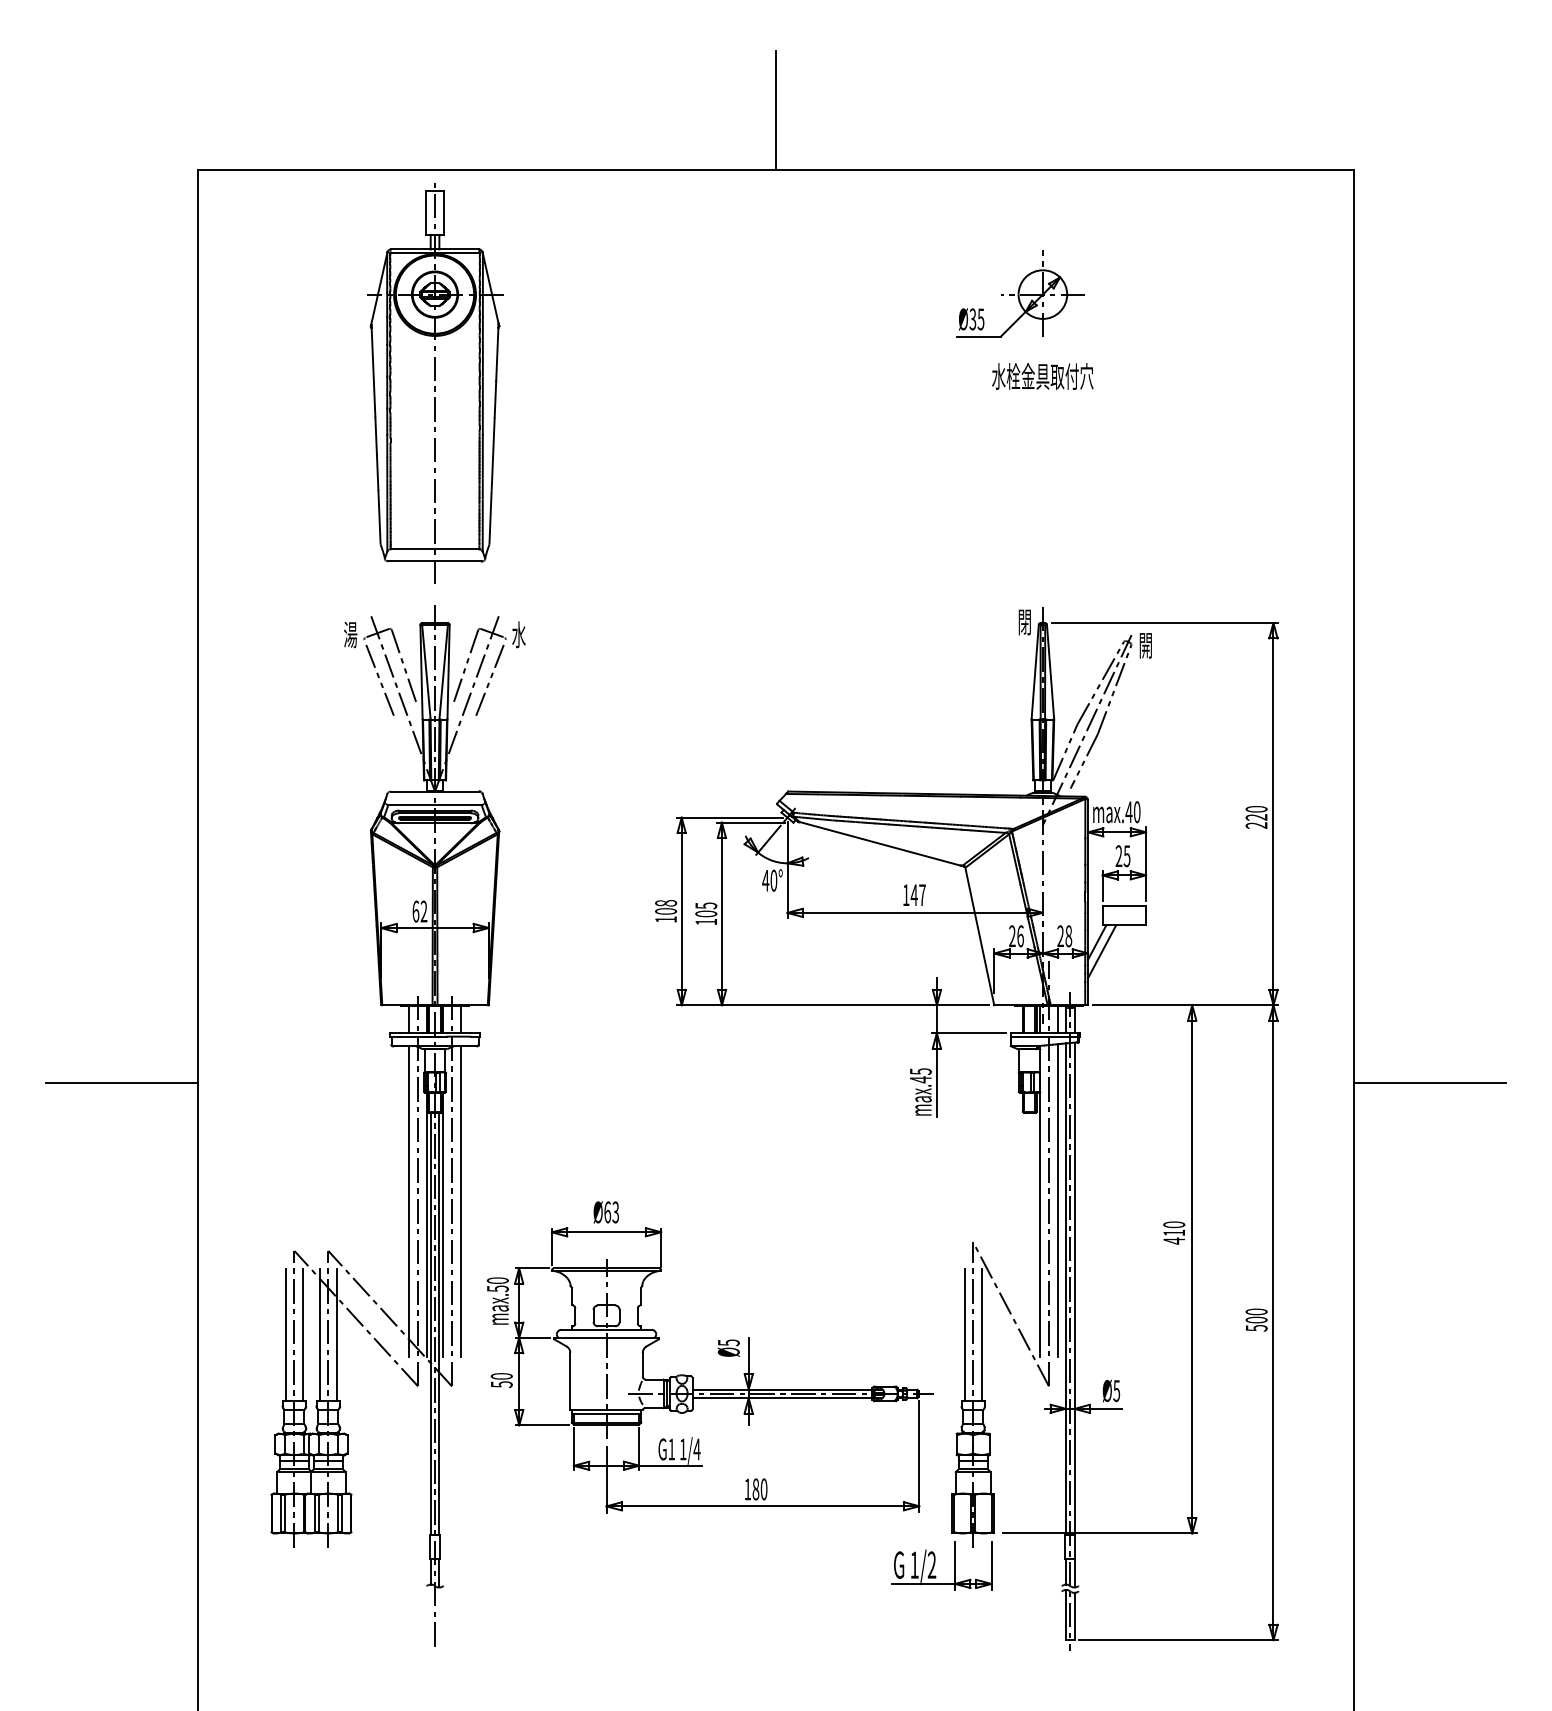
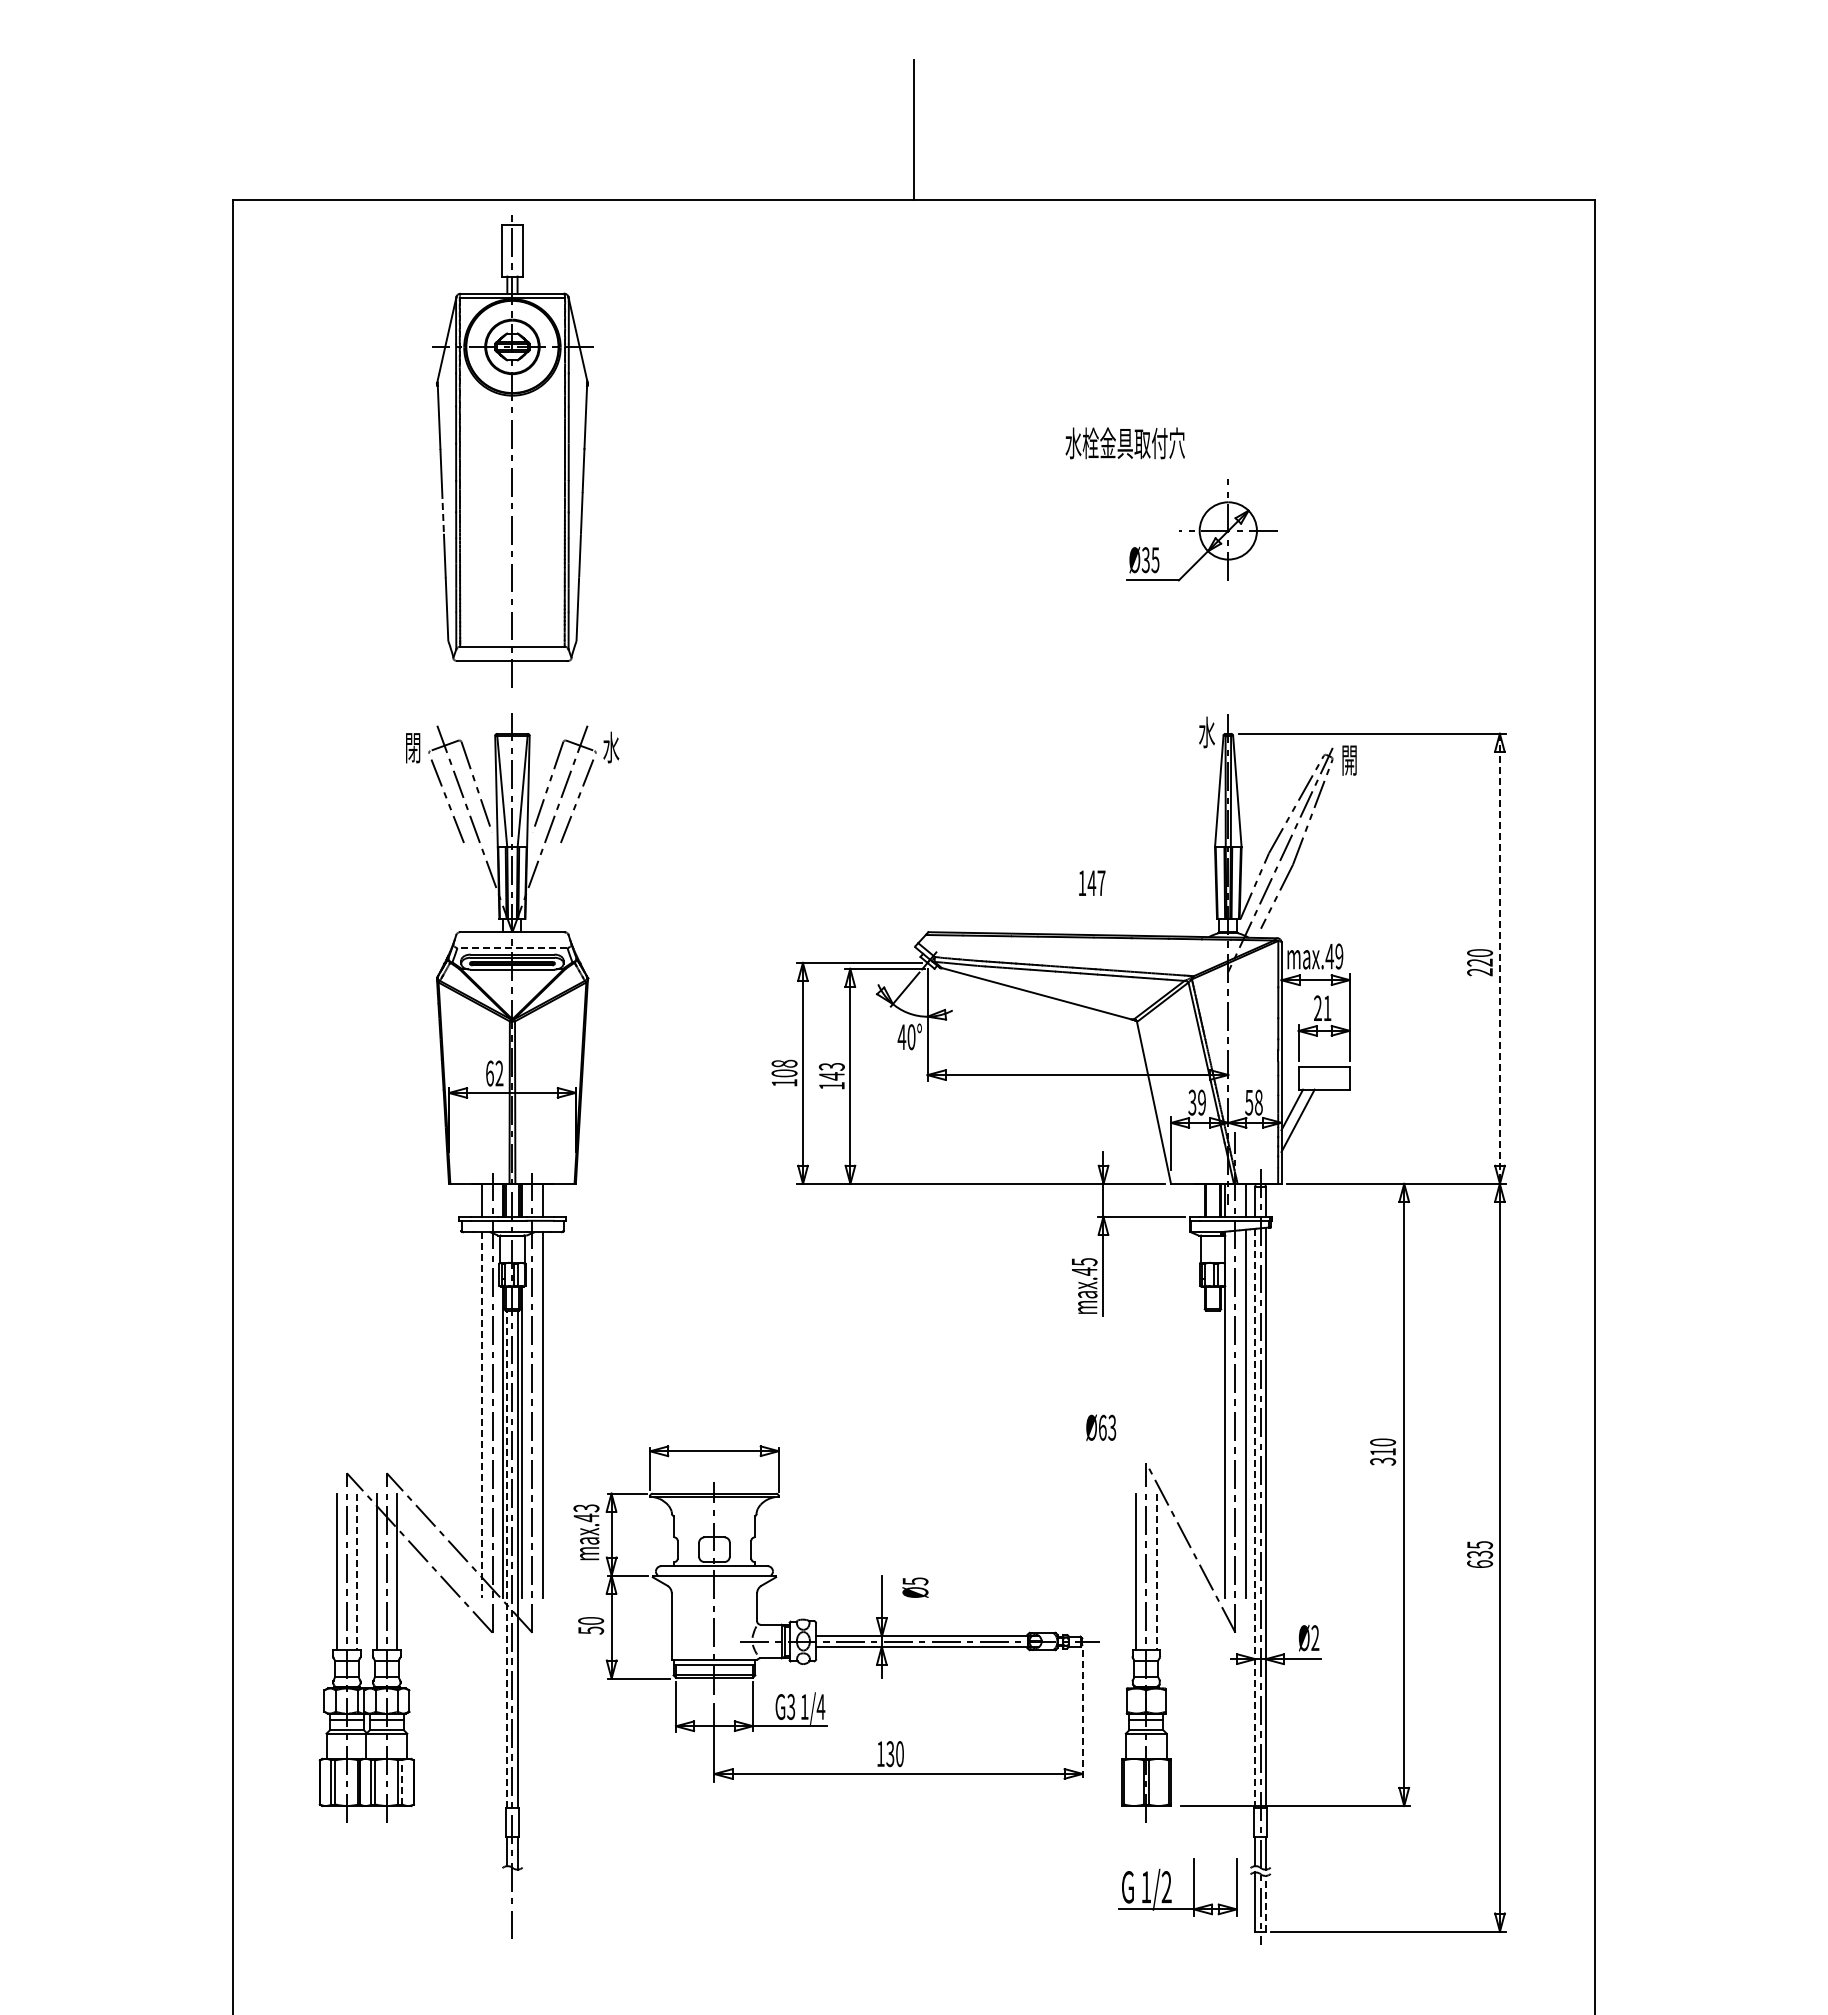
part: (1020, 294) -> (1201, 530), moved
text: (1042, 376) -> (1124, 443), moved
line: (376, 436) -> (443, 513), solid -> dashed
text: (1024, 621) -> (1206, 732), 閉 -> 水
text: (350, 634) -> (412, 747), 湯 -> 閉
line: (434, 805) -> (511, 948), solid -> dashed
text: (1137, 812) -> (1339, 956), max.40 -> max.49
line: (1273, 814) -> (1499, 959), solid -> dashed
text: (1127, 856) -> (1327, 1008), 25 -> 21
text: (914, 894) -> (1092, 882), moved
text: (705, 909) -> (831, 1071), 105 -> 143
text: (1016, 936) -> (1197, 1102), 26 -> 39
text: (1060, 936) -> (1249, 1102), 28 -> 58
line: (121, 1083) -> (143, 1275), removed
line: (1430, 1083) -> (1684, 1275), removed
line: (409, 1201) -> (482, 1415), solid -> dashed
text: (606, 1212) -> (1101, 1427), moved
text: (1174, 1240) -> (1383, 1461), 410 -> 310
text: (497, 1285) -> (586, 1513), max.50 -> max.43
line: (1065, 1289) -> (1255, 1518), solid -> dashed
text: (1256, 1319) -> (1479, 1554), 500 -> 635
line: (430, 1324) -> (507, 1559), solid -> dashed
line: (303, 1335) -> (357, 1572), solid -> dashed
line: (981, 1335) -> (1156, 1572), solid -> dashed
text: (728, 1347) -> (915, 1587), moved
text: (1116, 1391) -> (1315, 1638), Ø5 -> Ø2
text: (671, 1449) -> (791, 1706), G1 -> G3
line: (919, 1457) -> (1082, 1716), solid -> dashed
text: (756, 1488) -> (890, 1753), 180 -> 130
line: (341, 1512) -> (402, 1781), solid -> dashed
part: (935, 1564) -> (1170, 1886), moved
line: (1074, 1616) -> (1265, 1903), solid -> dashed

